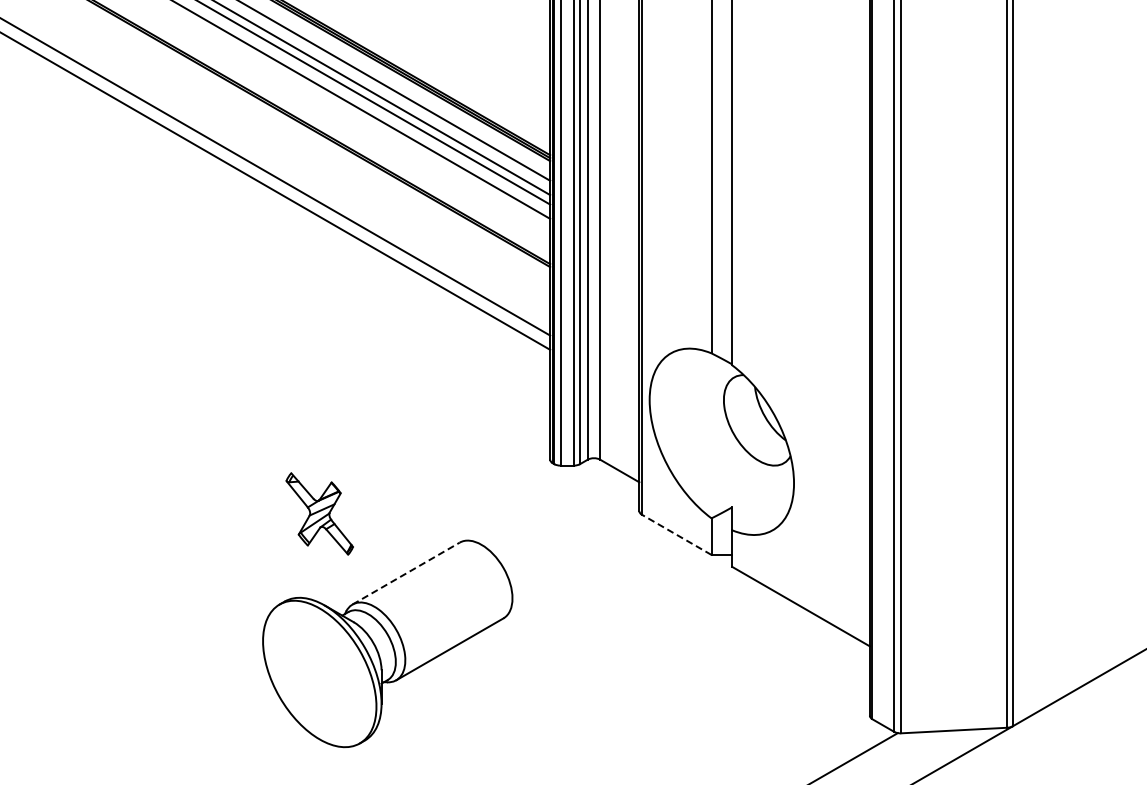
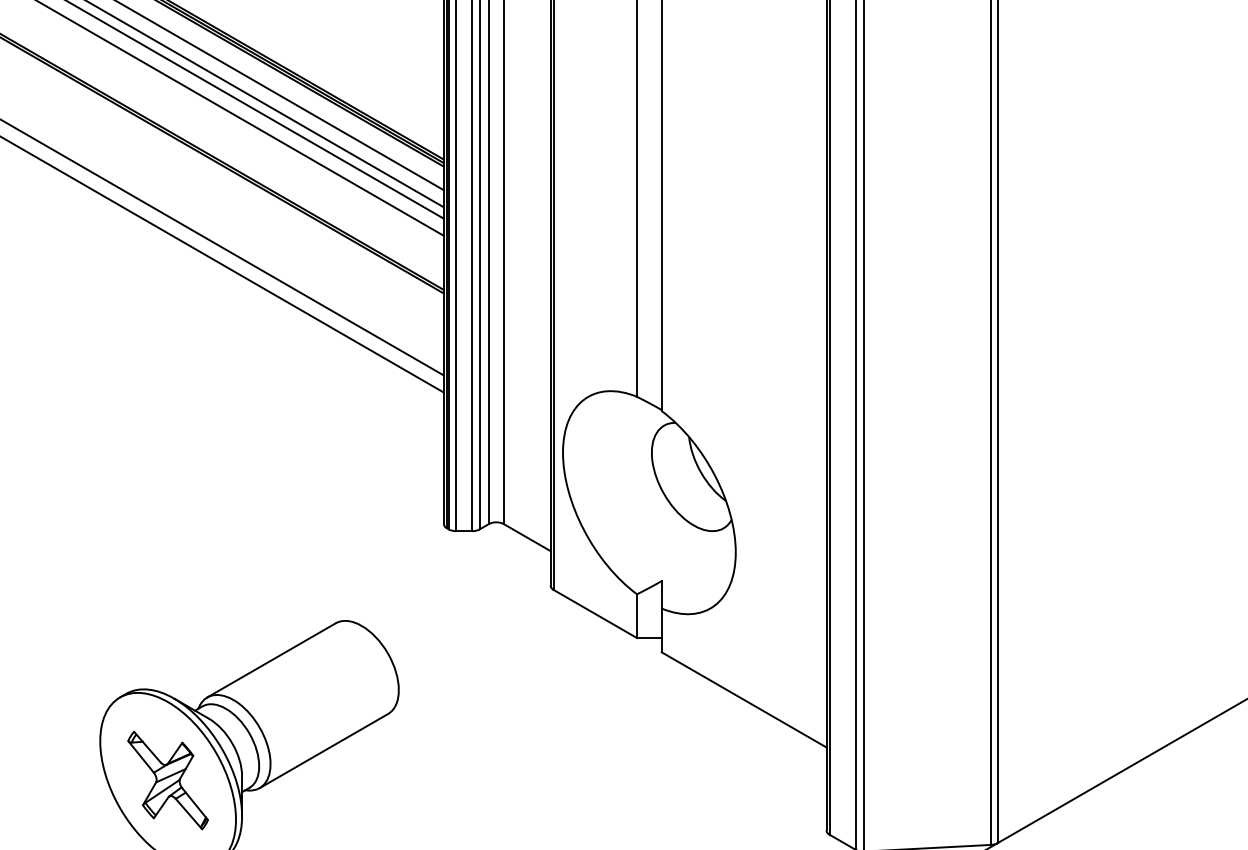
part: (319, 513) -> (167, 779), moved
line: (676, 534) -> (595, 613), dashed -> solid
line: (406, 573) -> (271, 660), dashed -> solid

